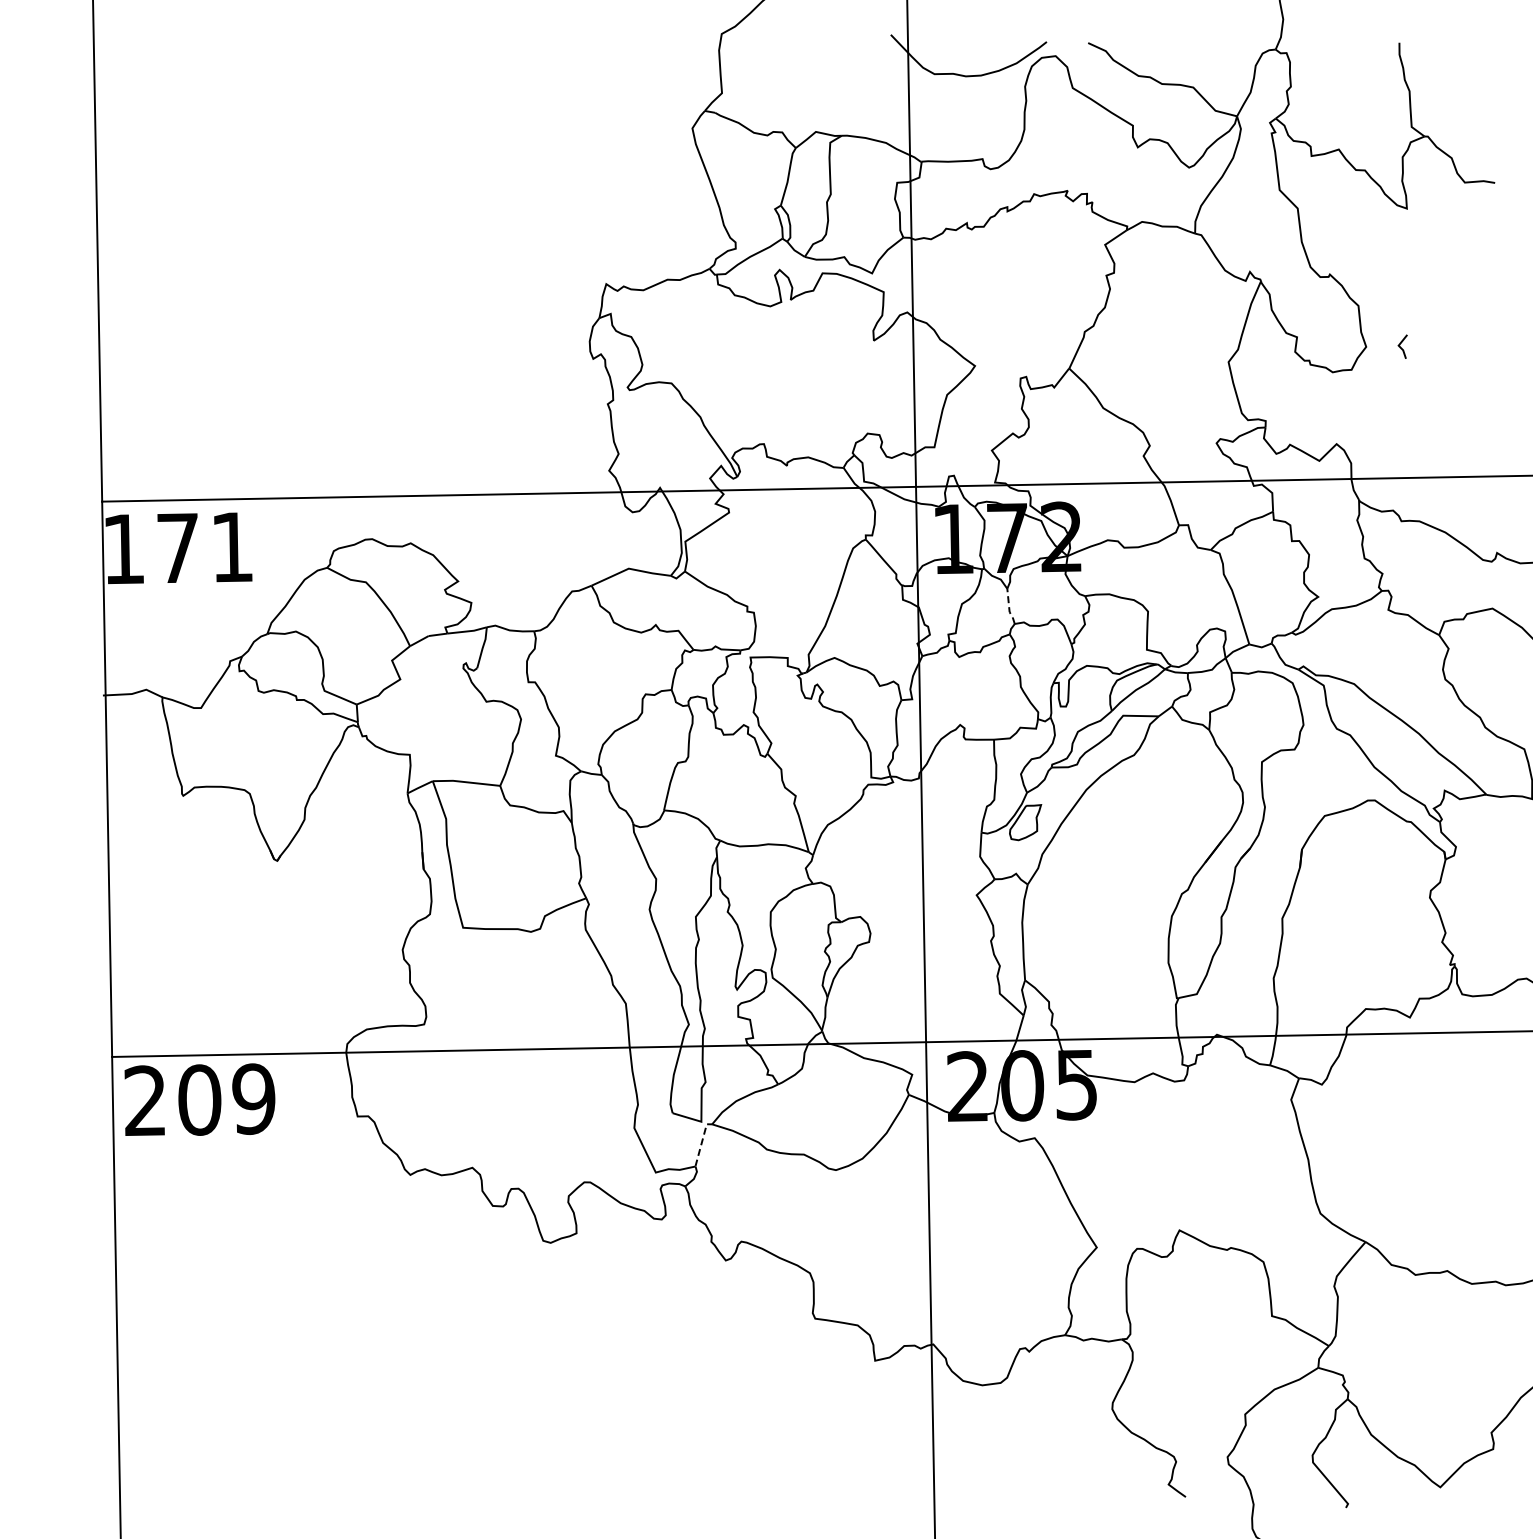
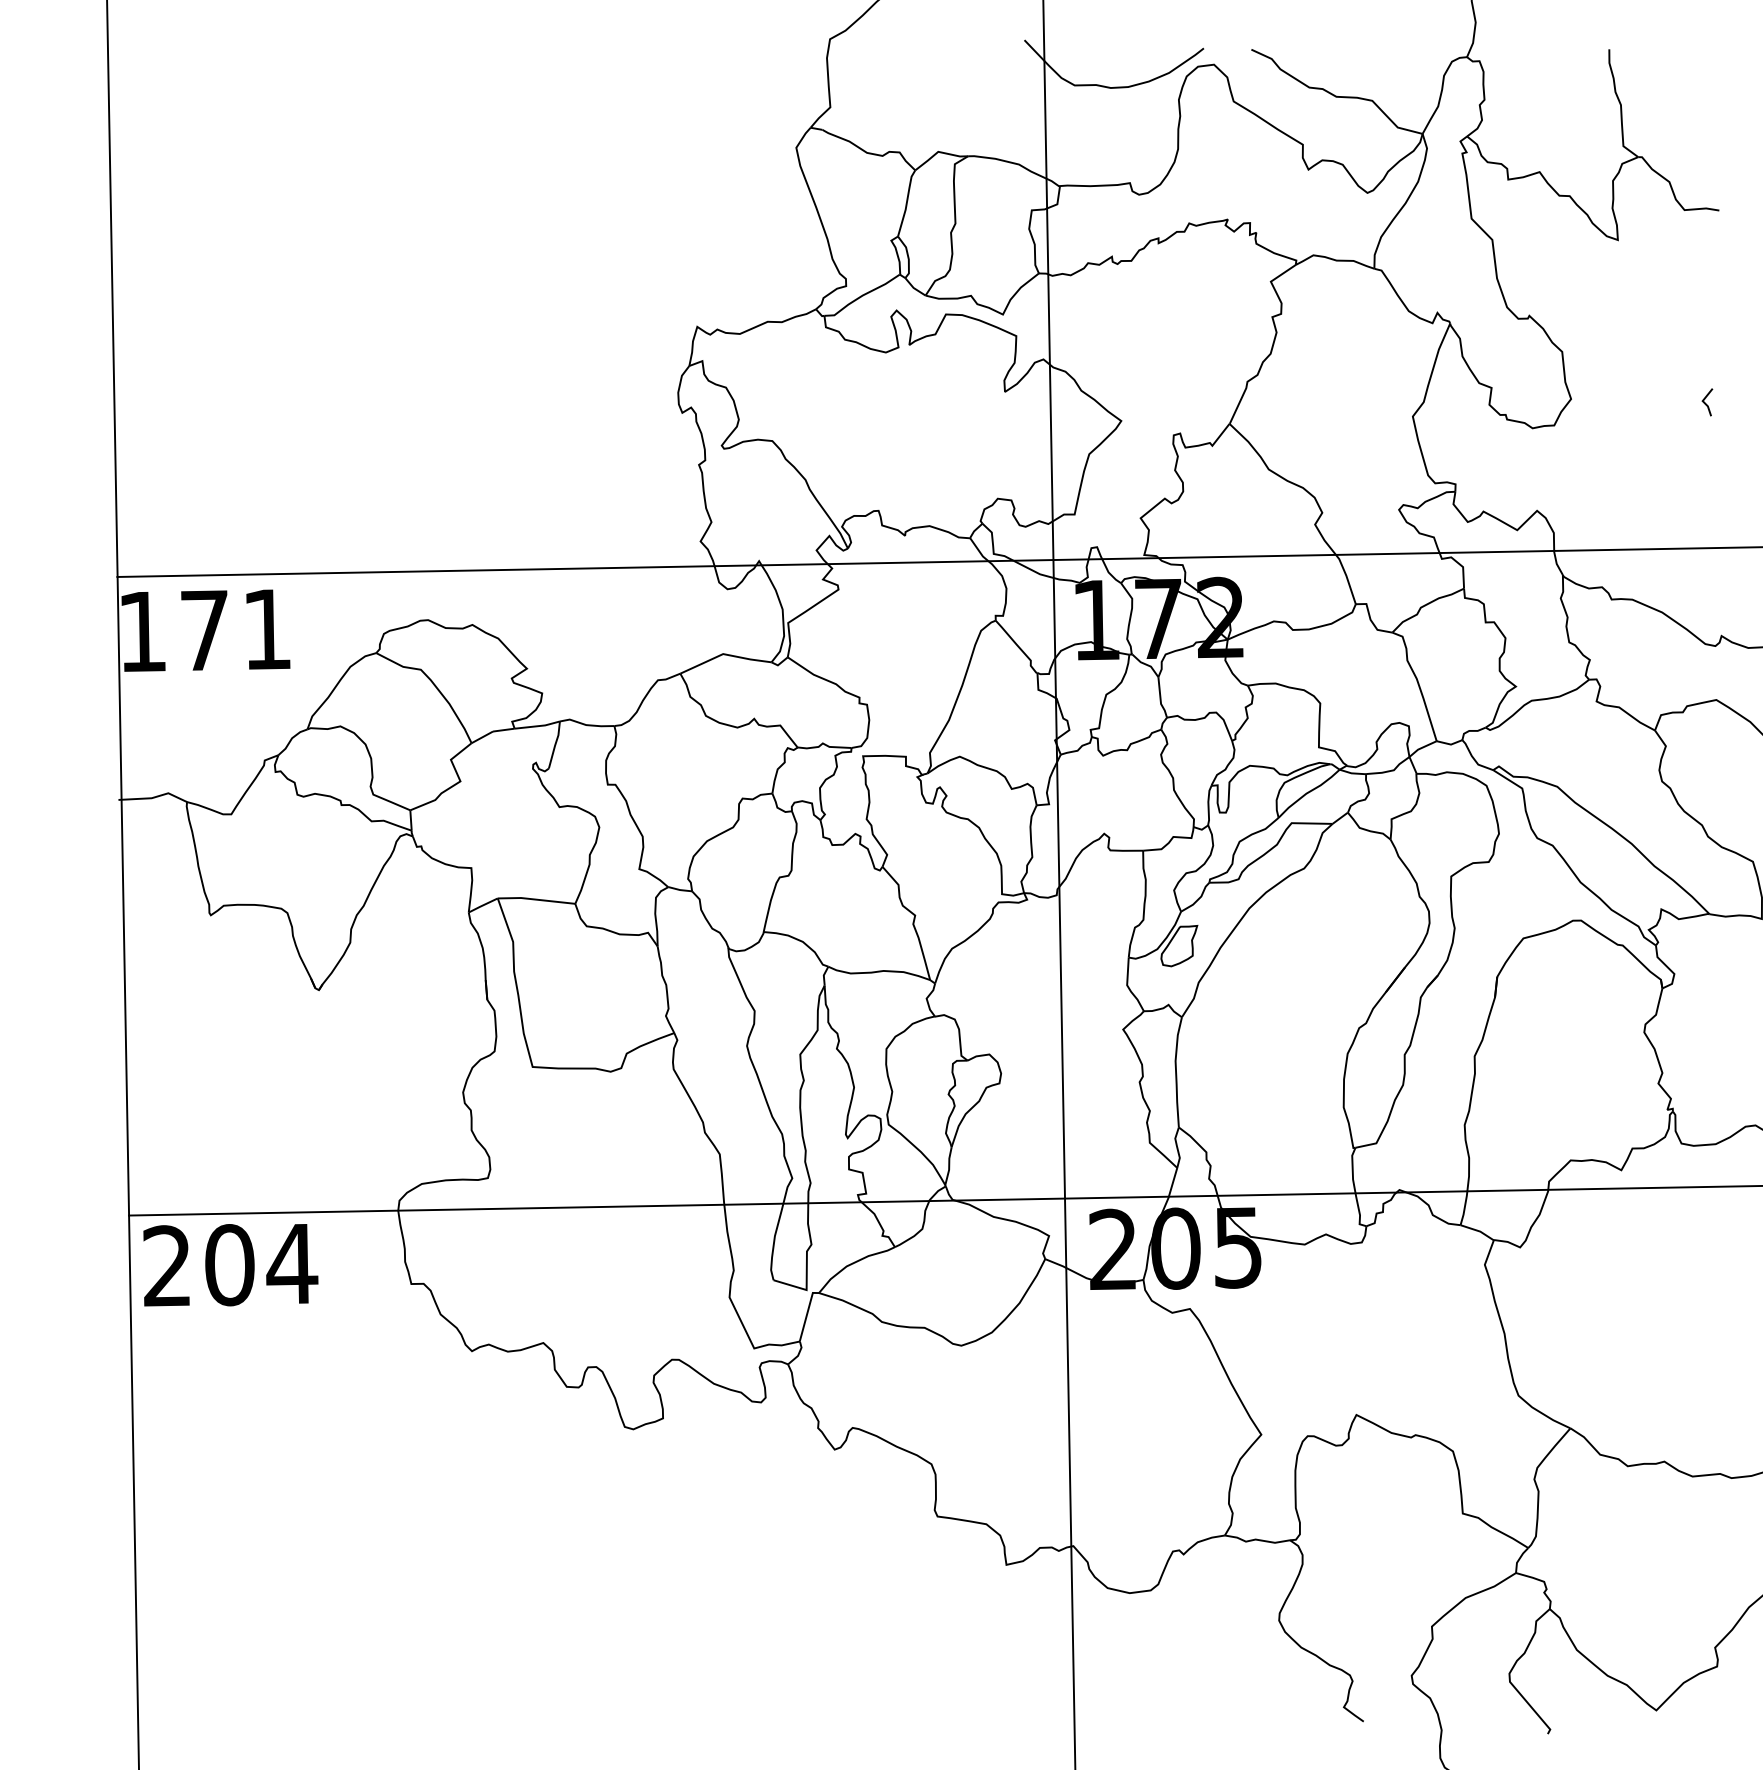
line: (1401, 347) -> (1705, 403), moved
line: (1009, 608) -> (1160, 699), dashed -> solid
text: (253, 1098) -> (291, 1263), 209 -> 204
line: (701, 1142) -> (806, 1313), dashed -> solid

